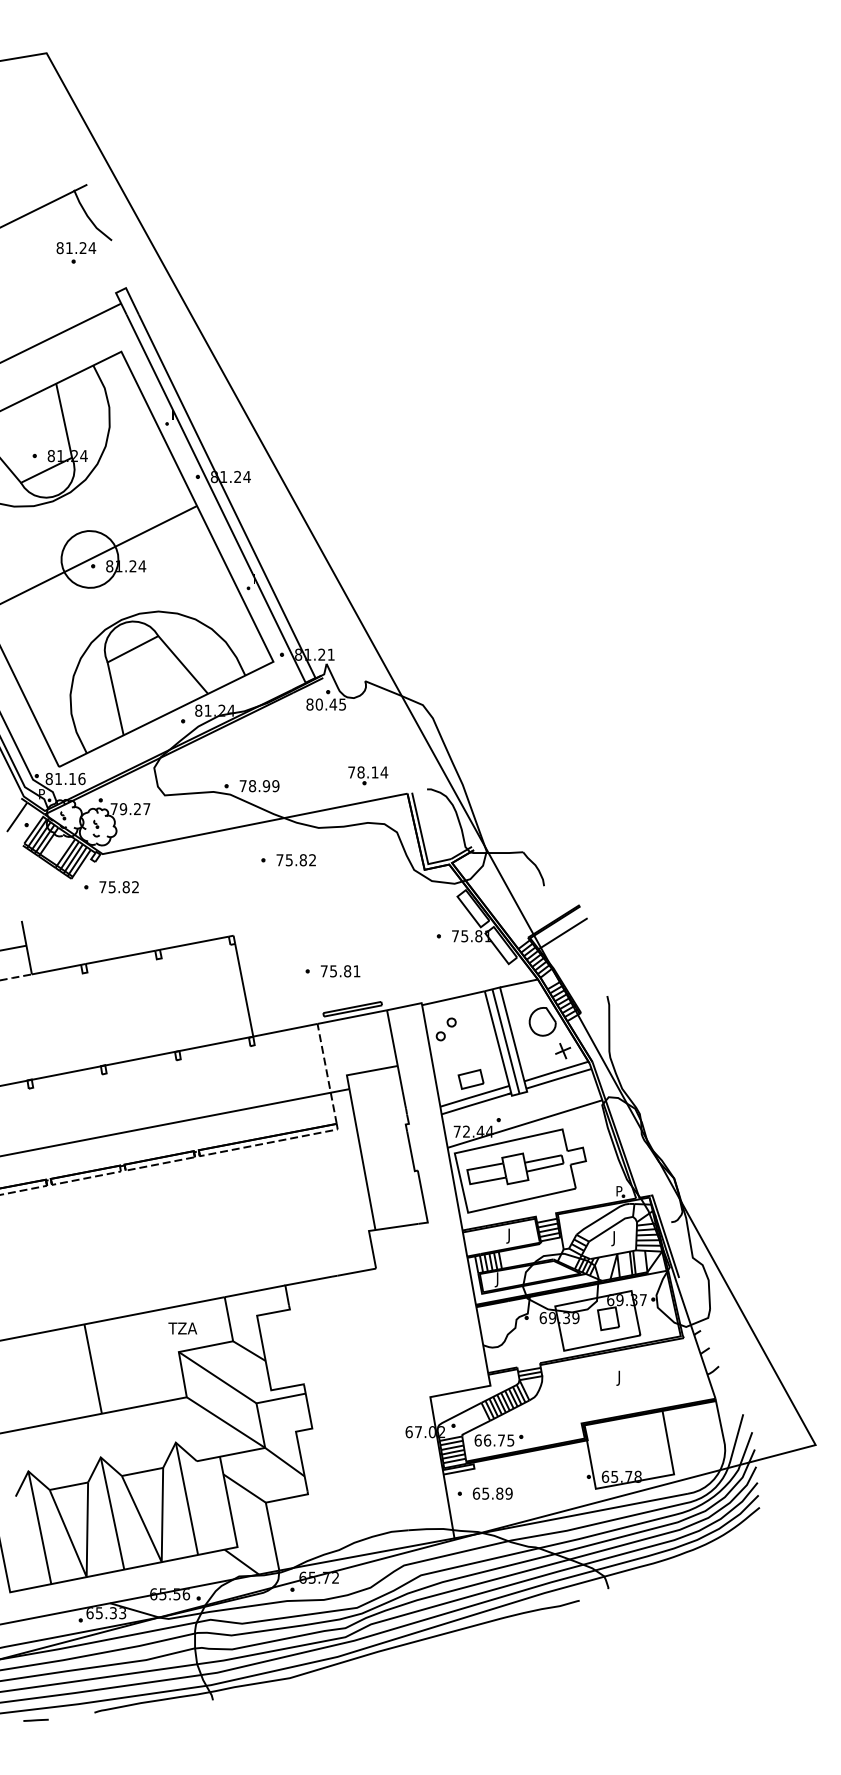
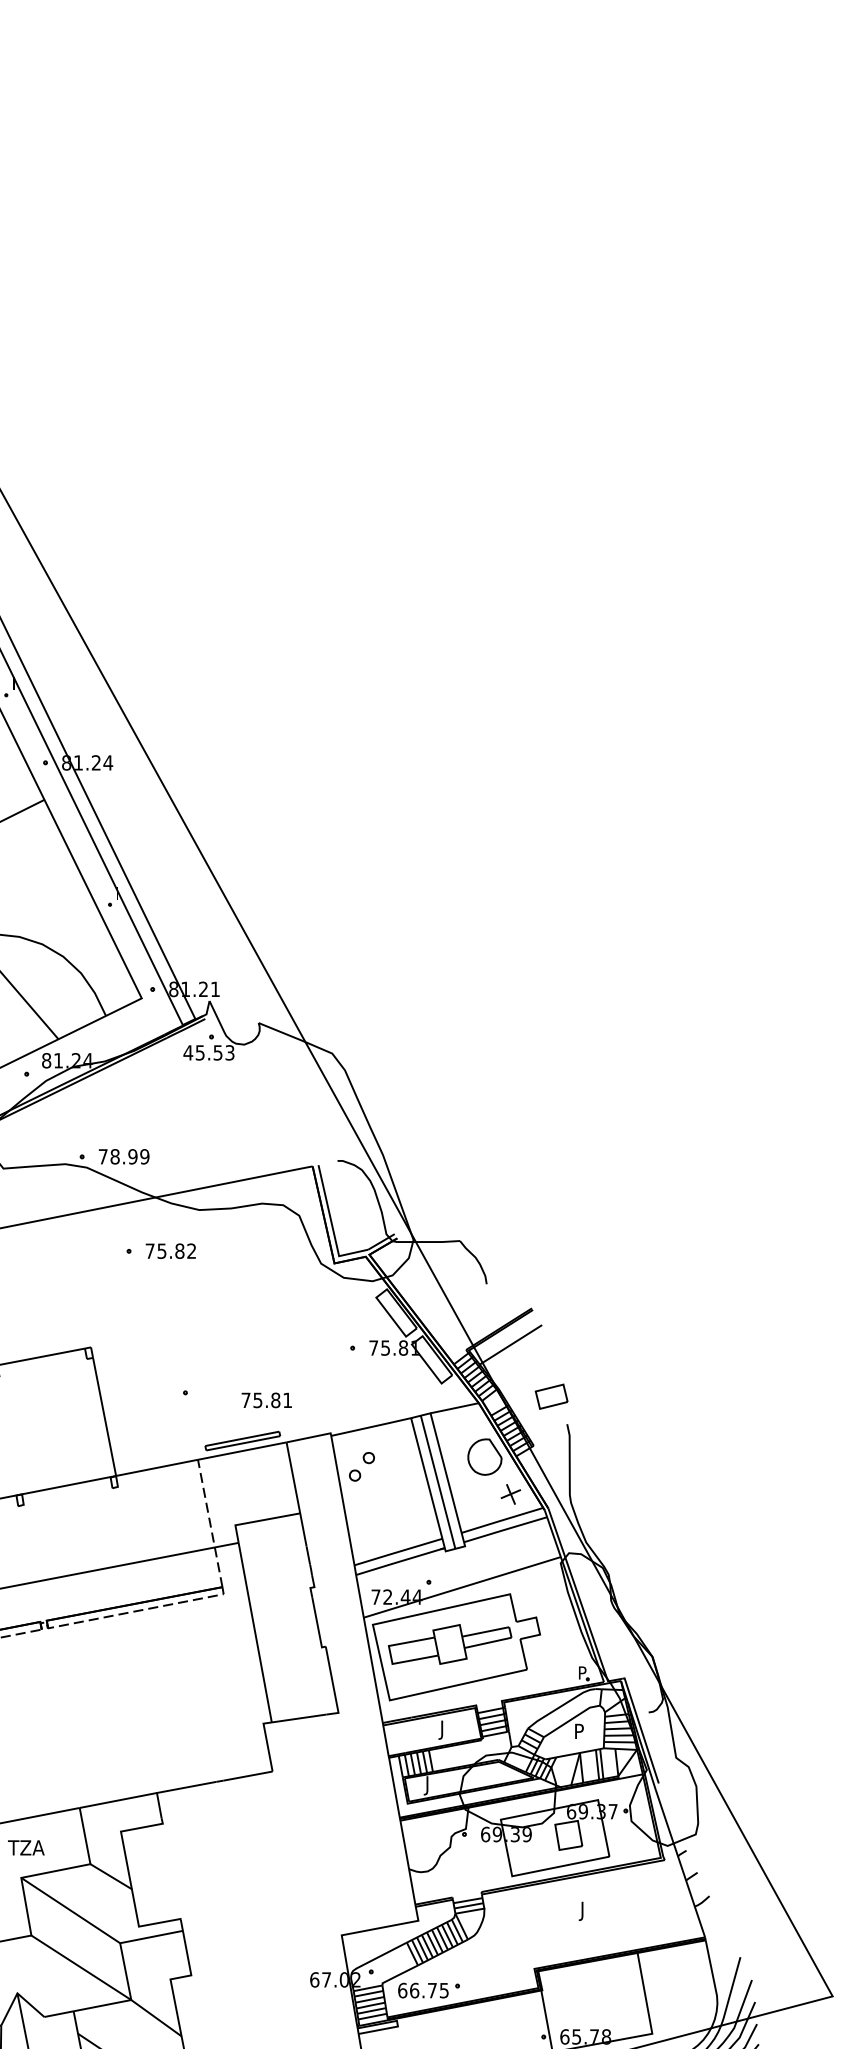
text: (326, 704) -> (209, 1052), 80.45 -> 45.53
part: (368, 775) -> (262, 1143), removed
text: (340, 971) -> (266, 1400), moved
part: (470, 1079) -> (550, 1396), moved
text: (615, 1238) -> (577, 1733), J -> P

